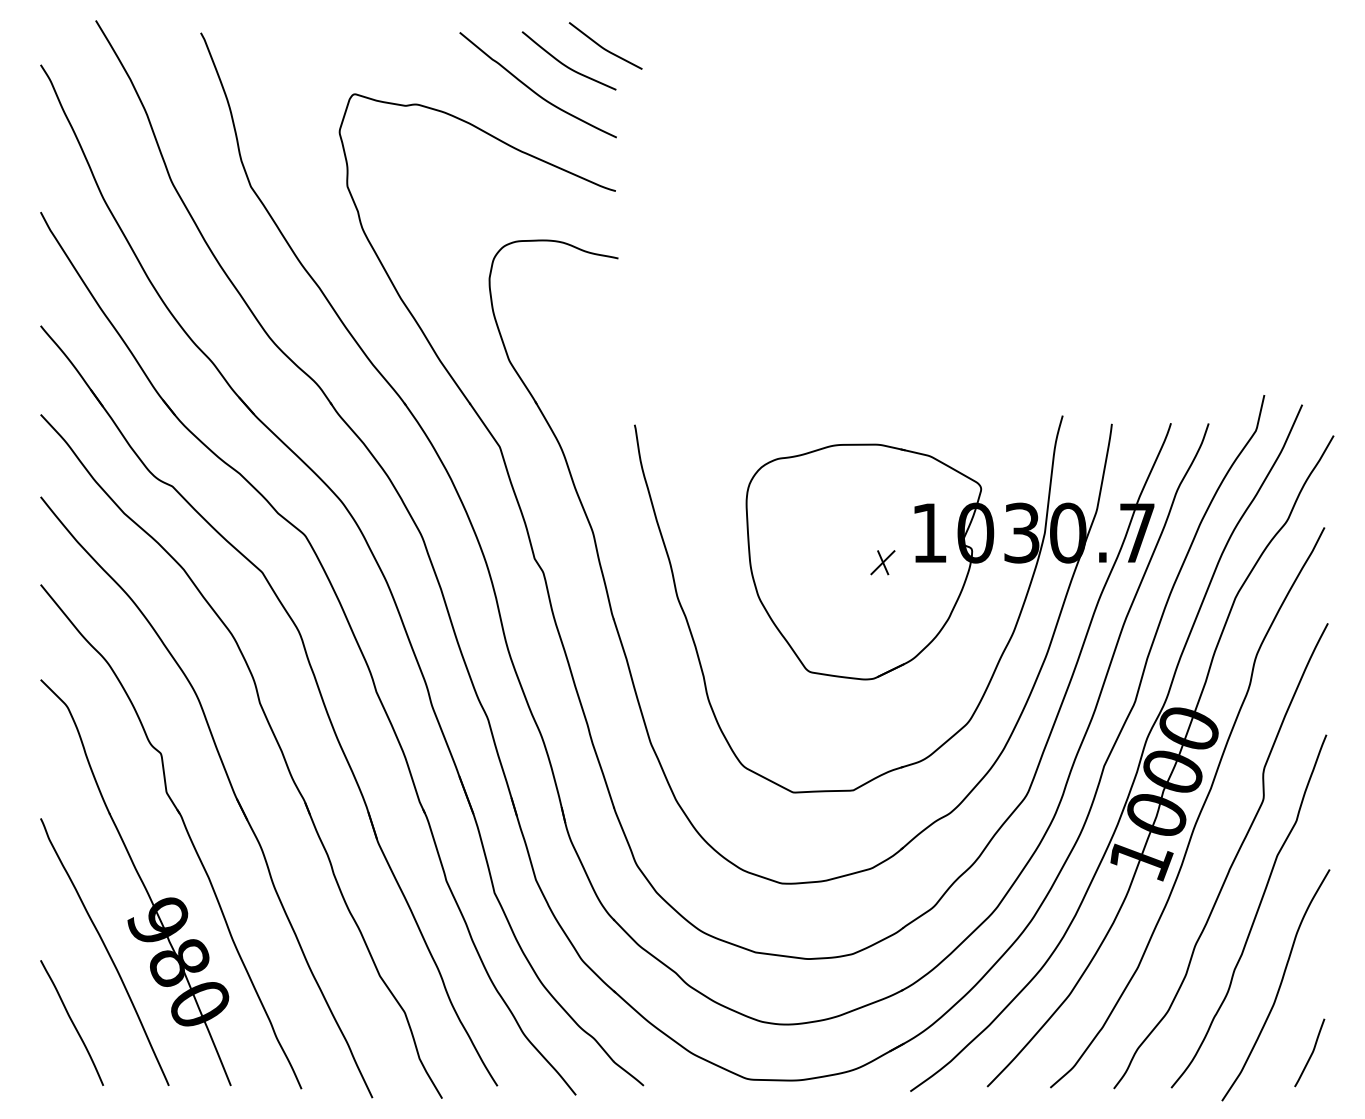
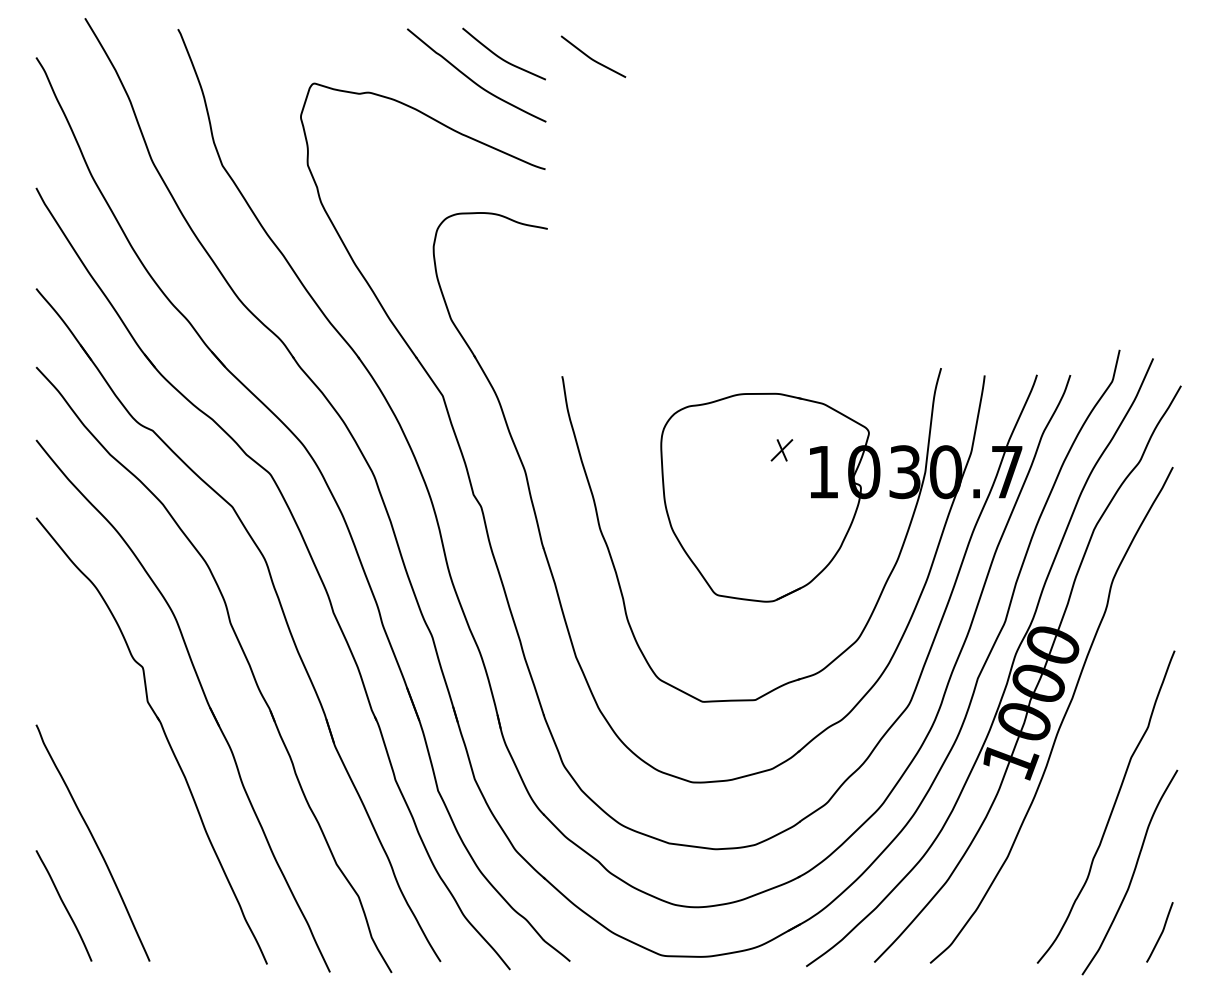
curve: (603, 46) -> (591, 57), moved
part: (882, 562) -> (781, 450), moved
curve: (1232, 861) -> (1091, 762), removed
part: (135, 882) -> (120, 781), removed

